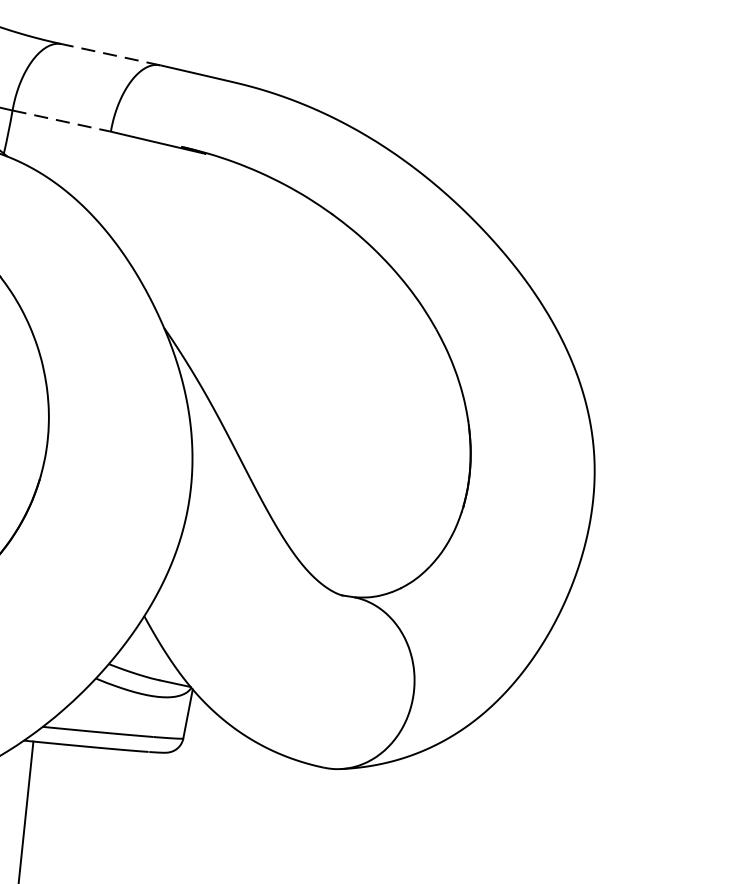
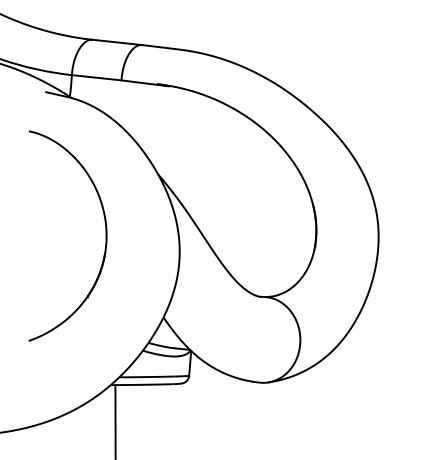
line: (110, 54) -> (117, 42), dashed -> solid
line: (61, 120) -> (96, 77), dashed -> solid

